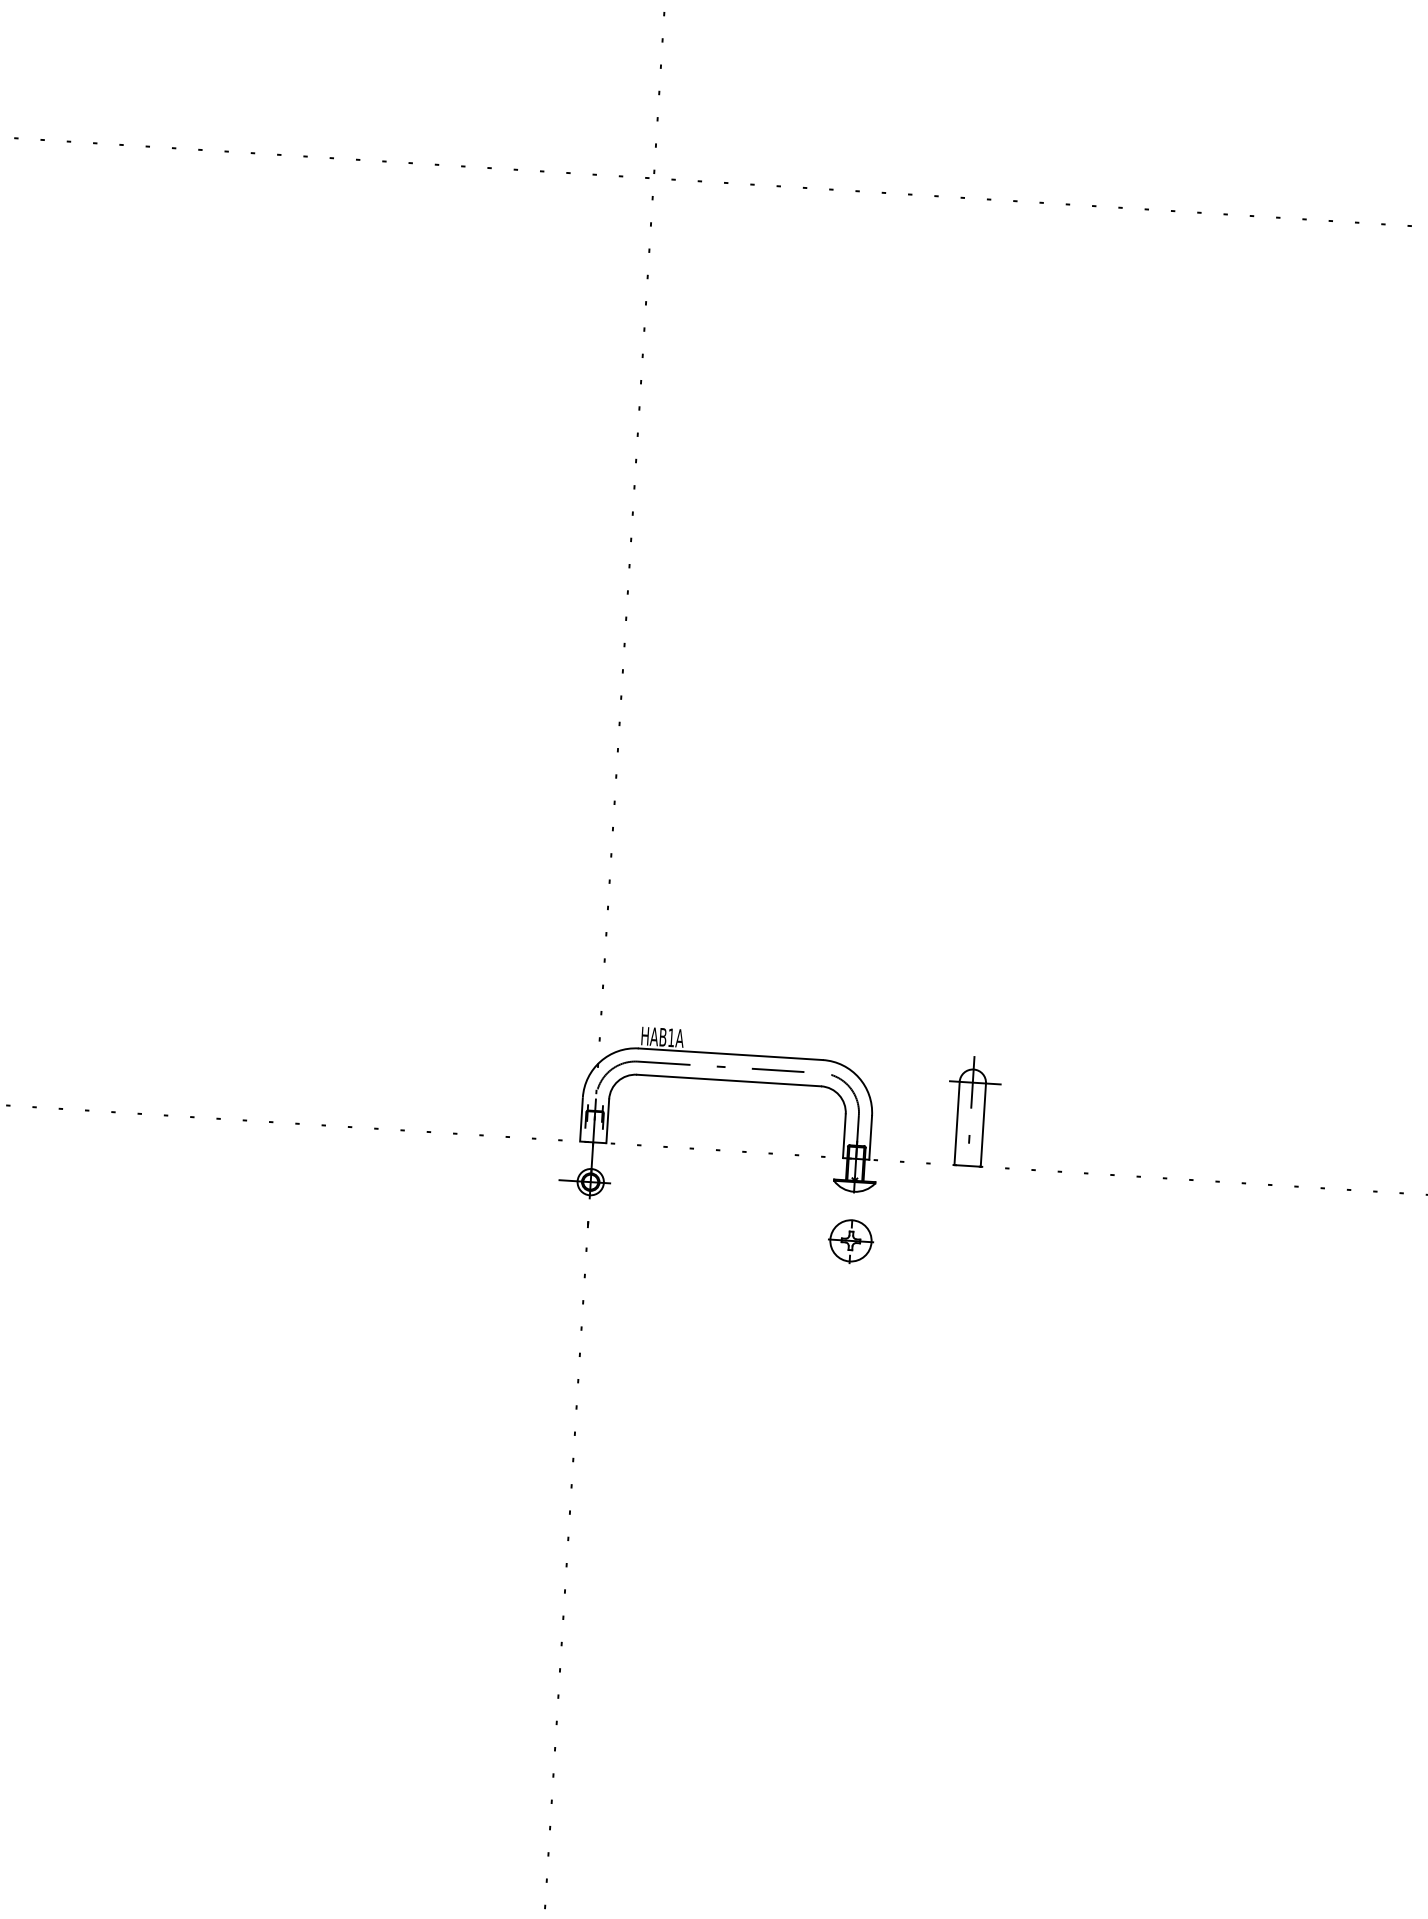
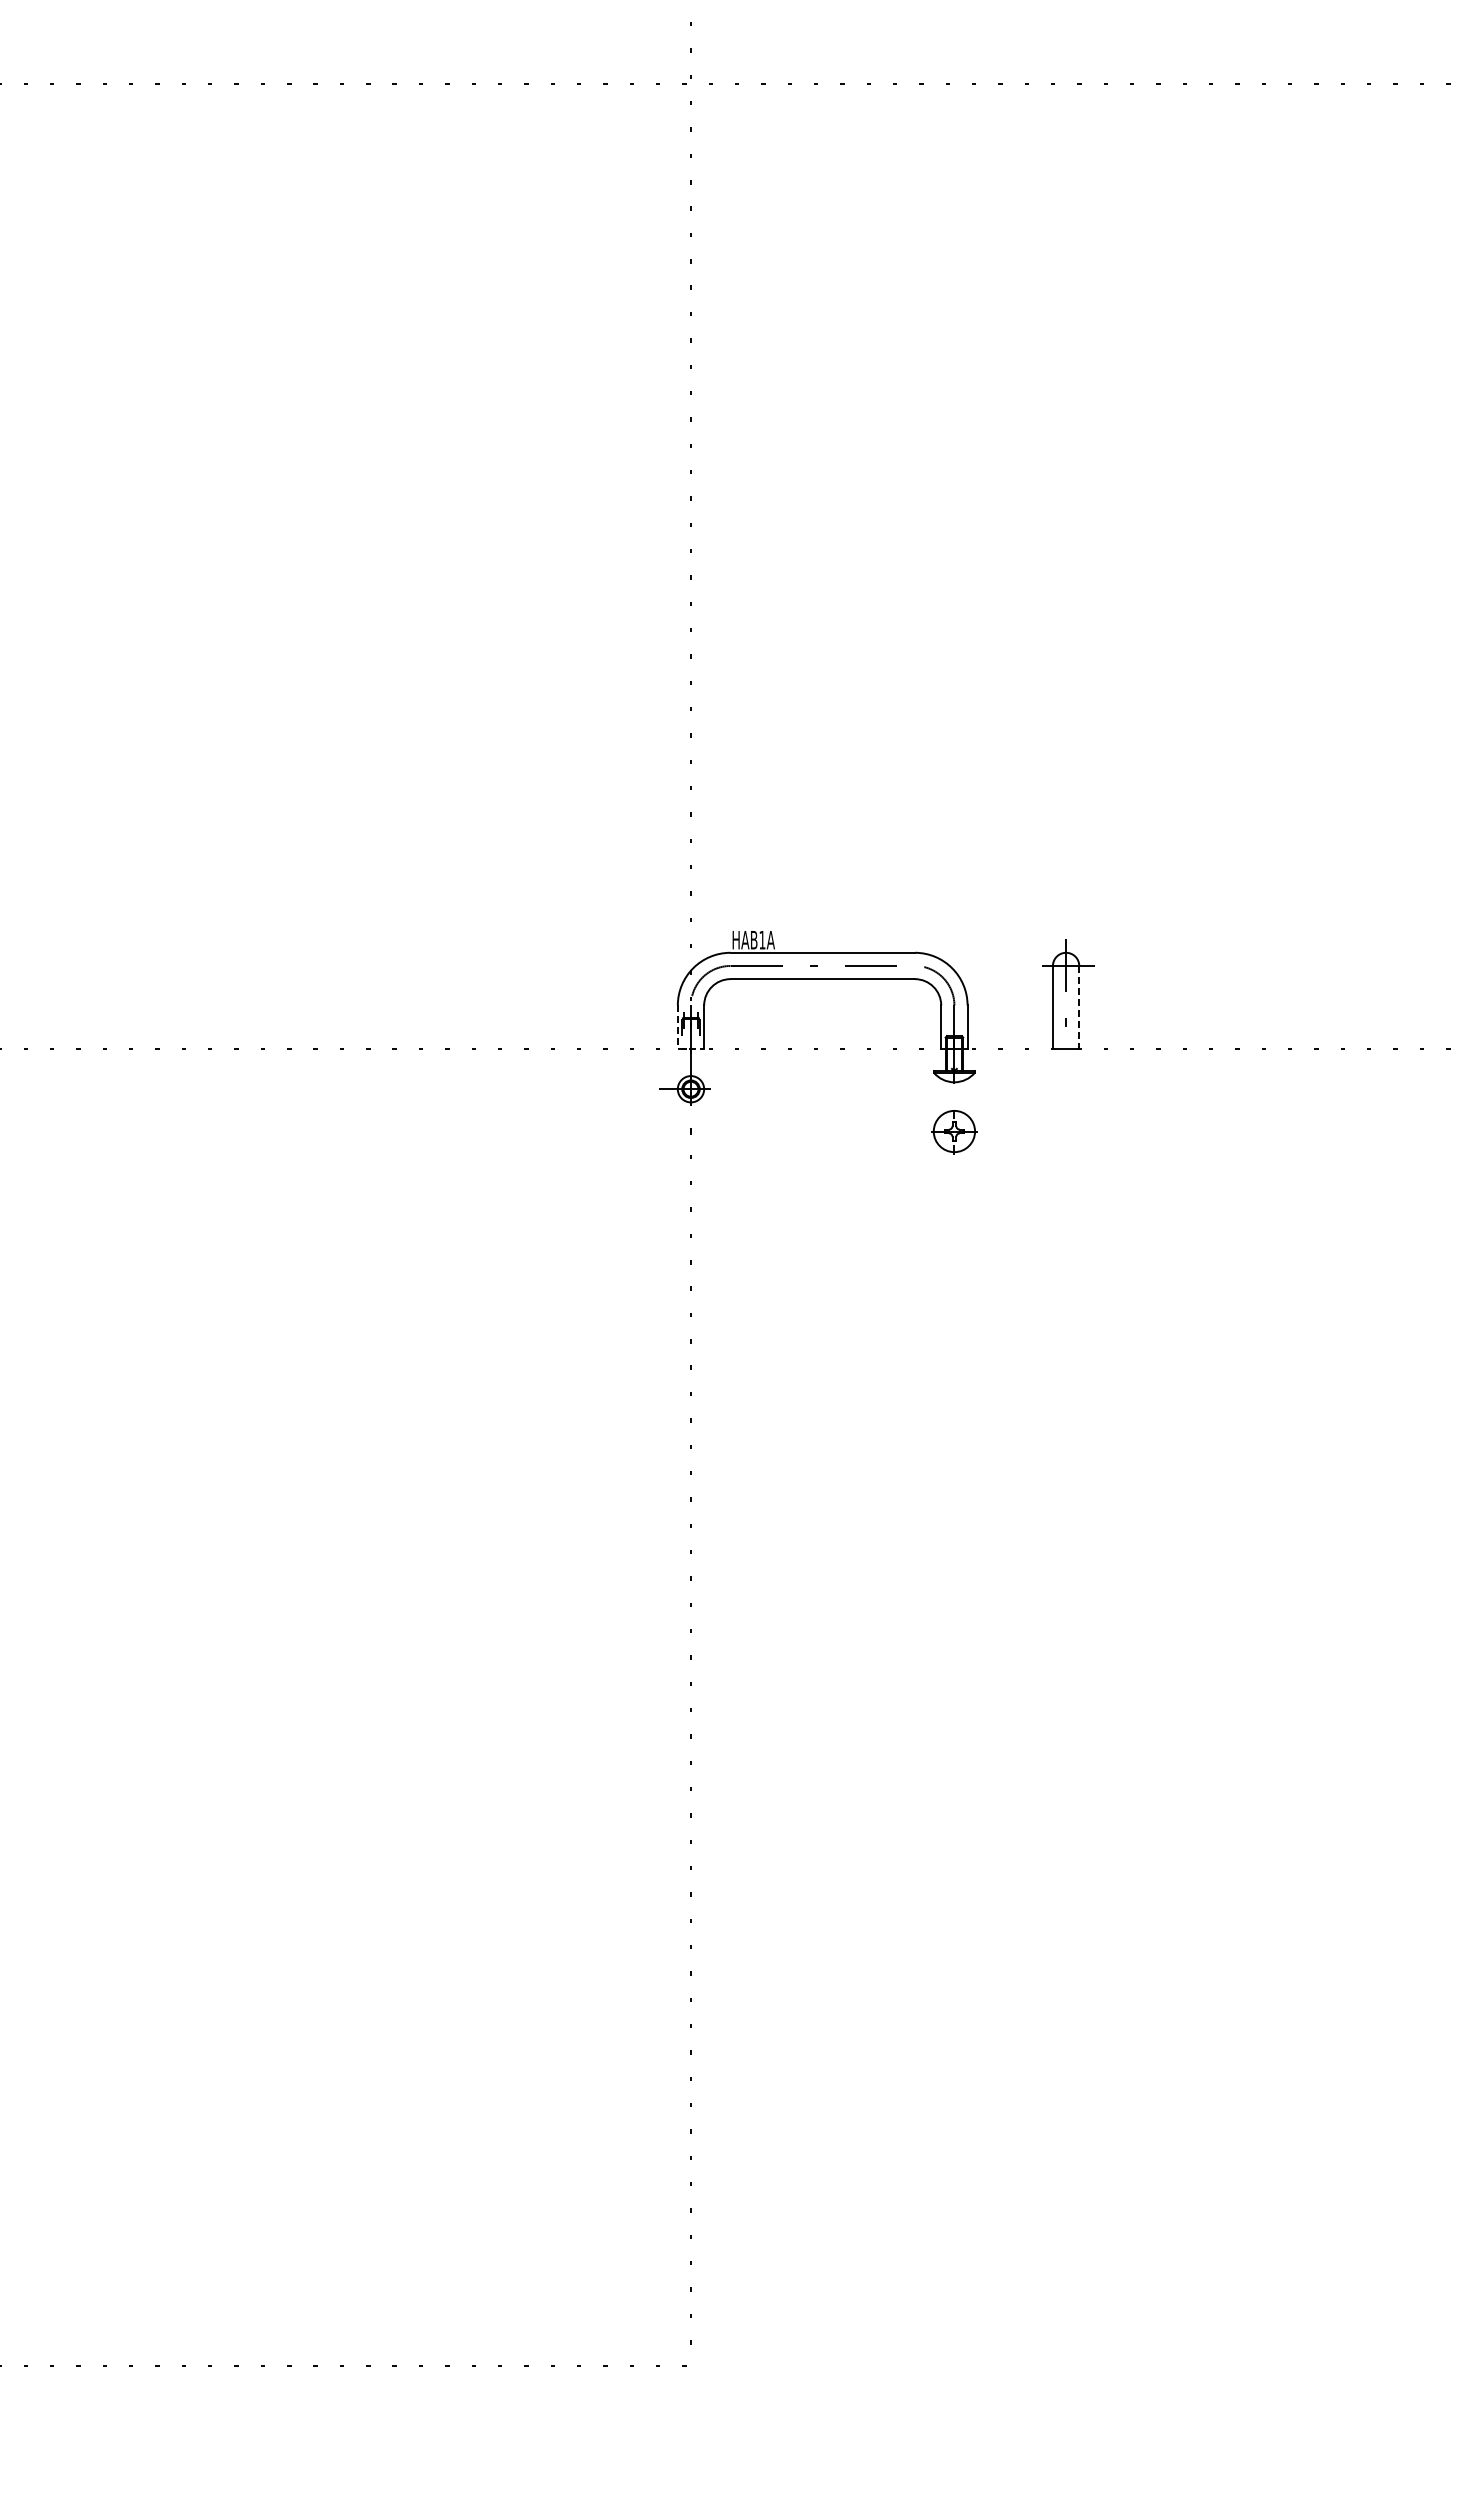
line: (983, 1124) -> (1079, 1007), solid -> dashed
line: (580, 1133) -> (677, 1041), solid -> dashed

